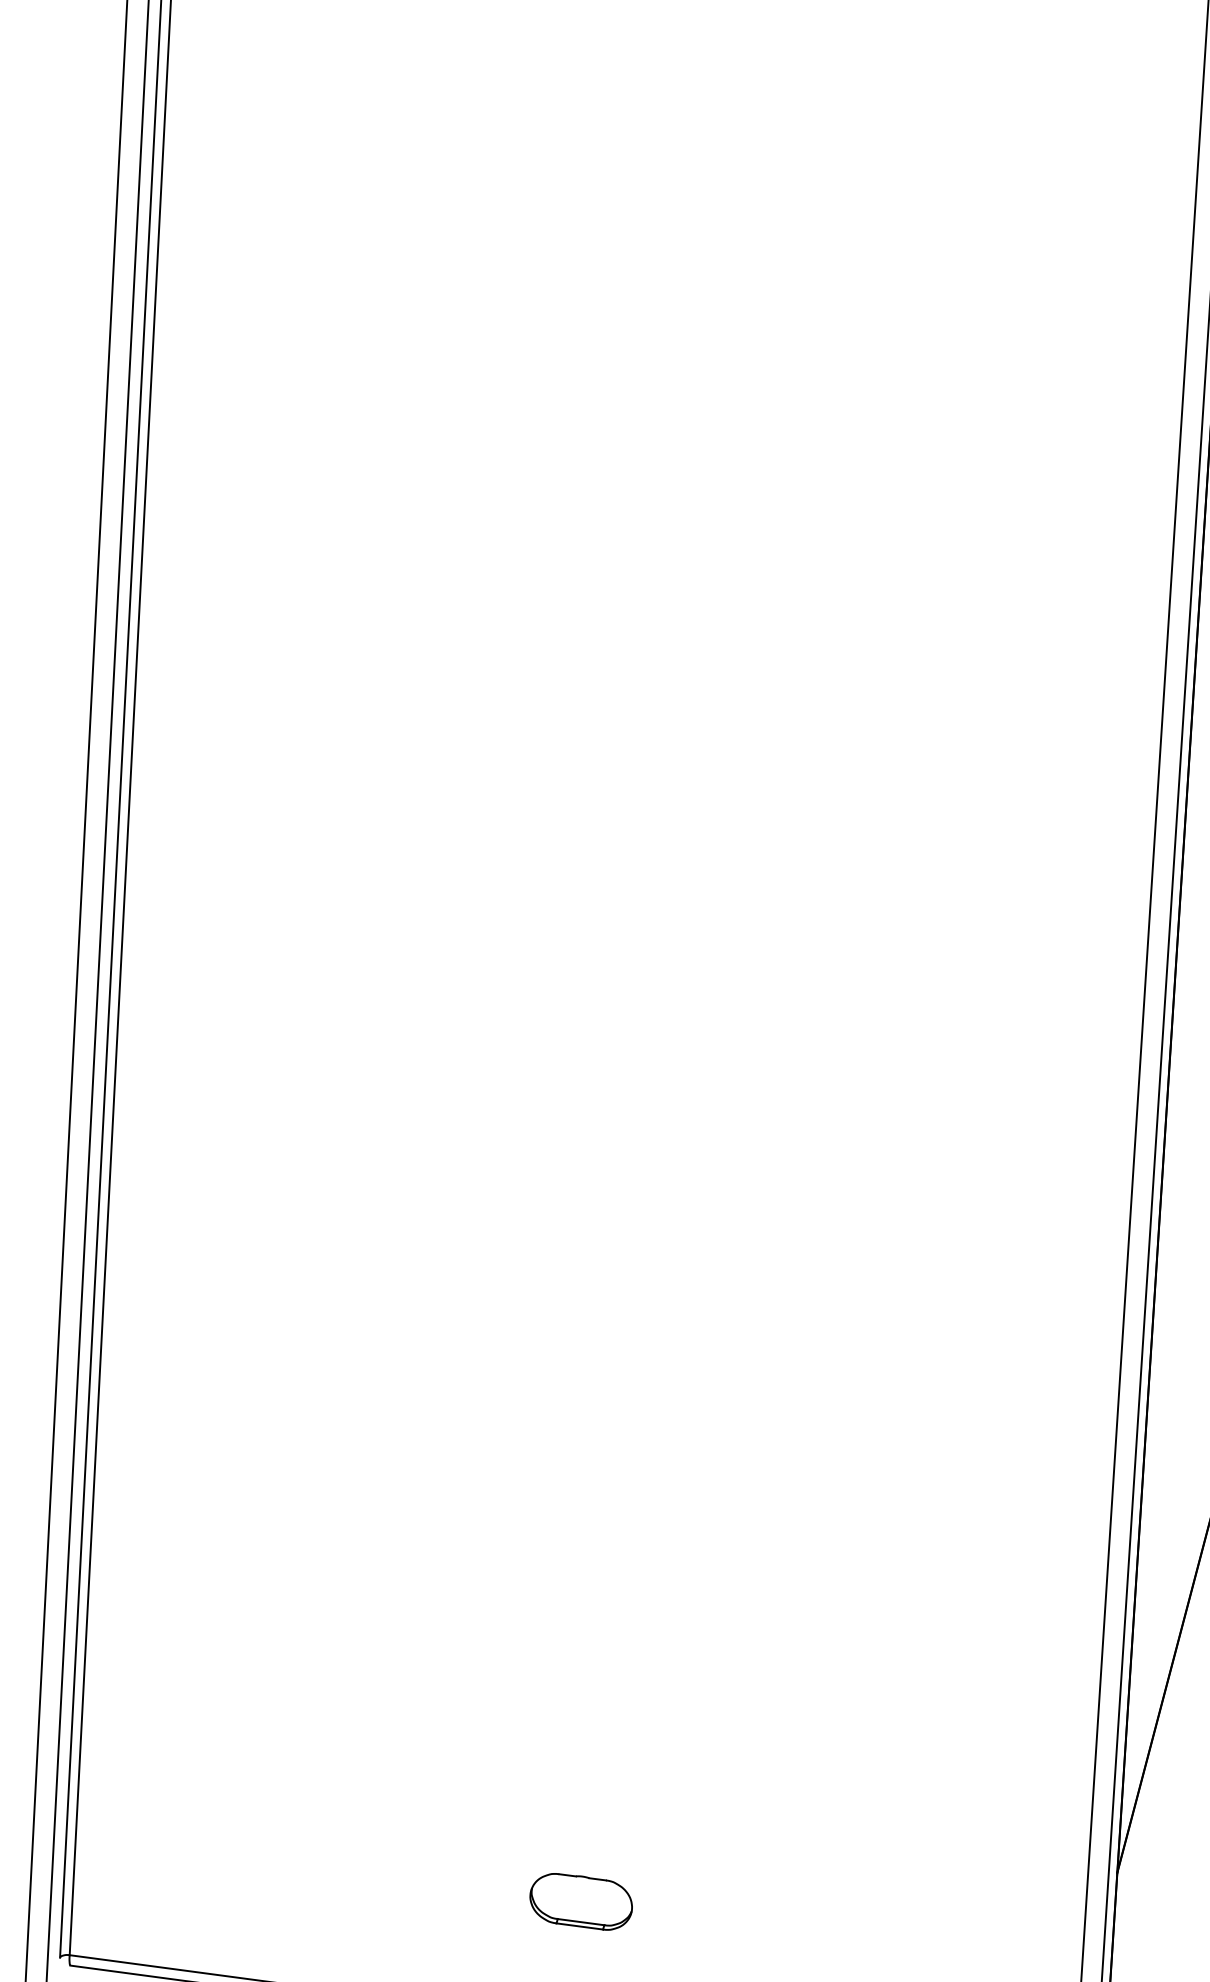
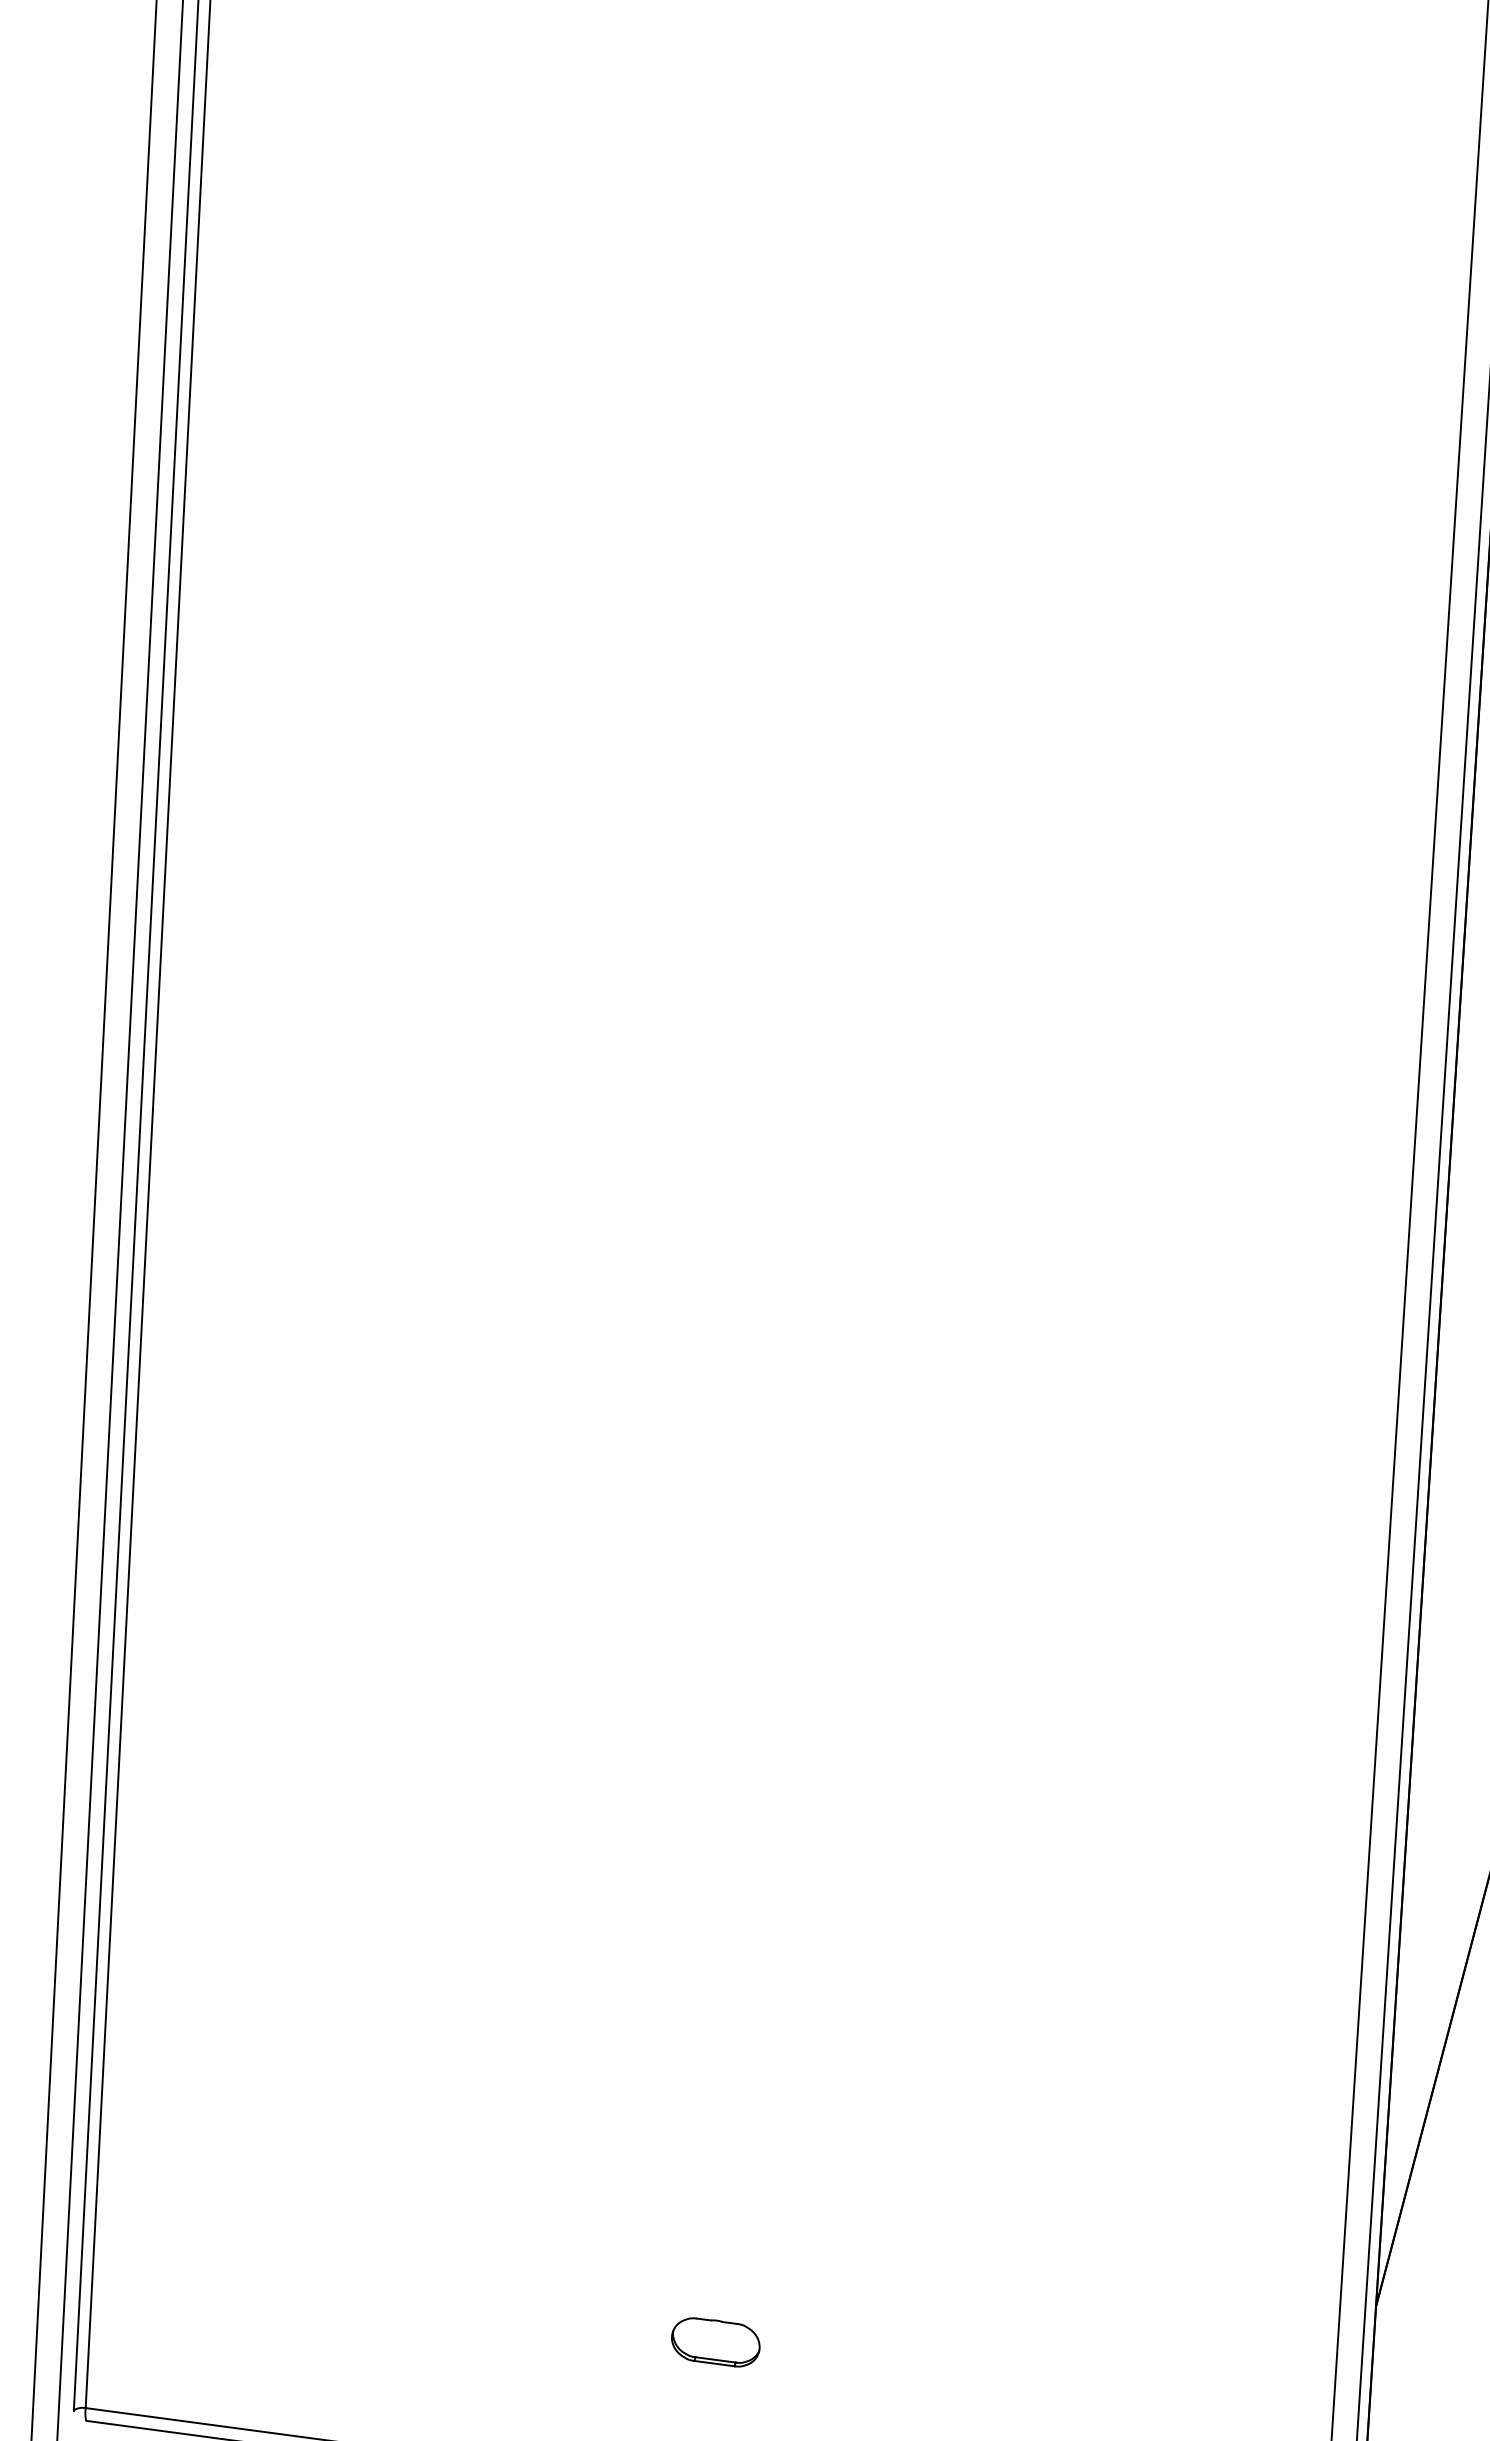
part: (581, 1901) -> (715, 2342), size x0.7

